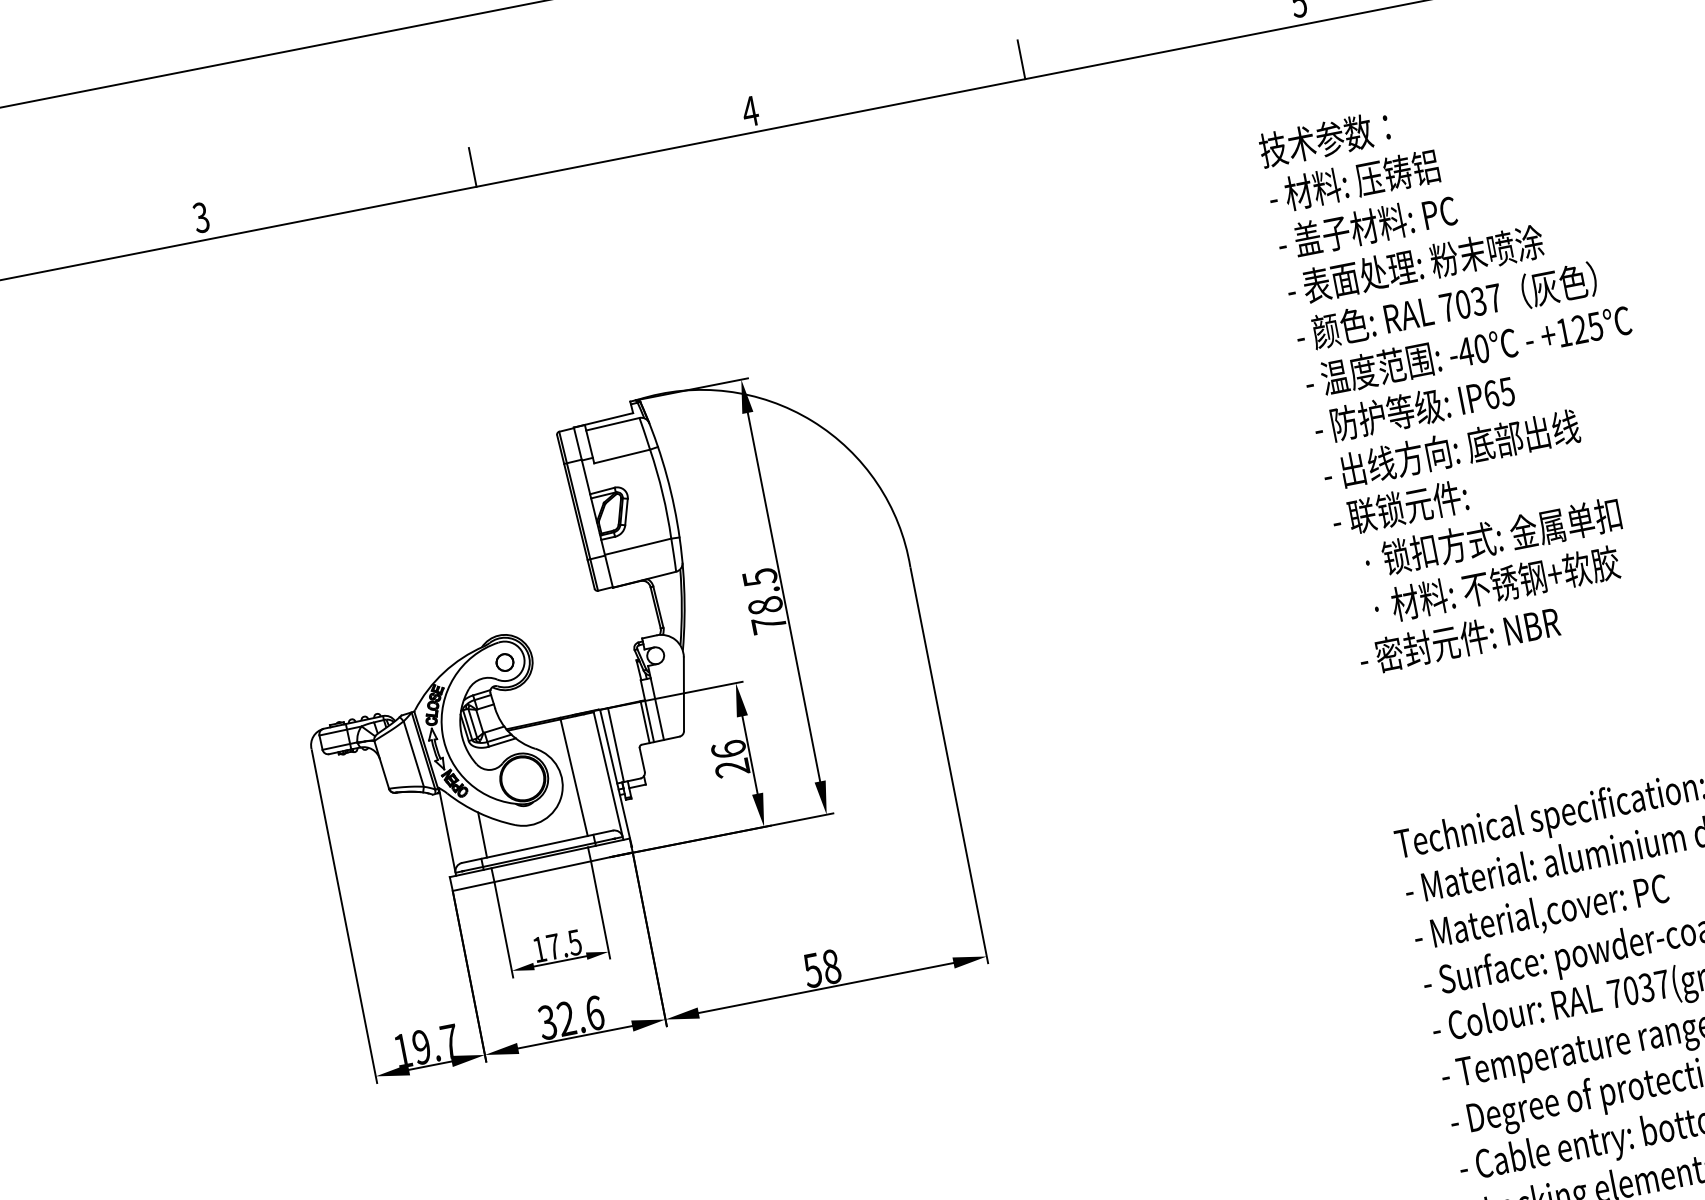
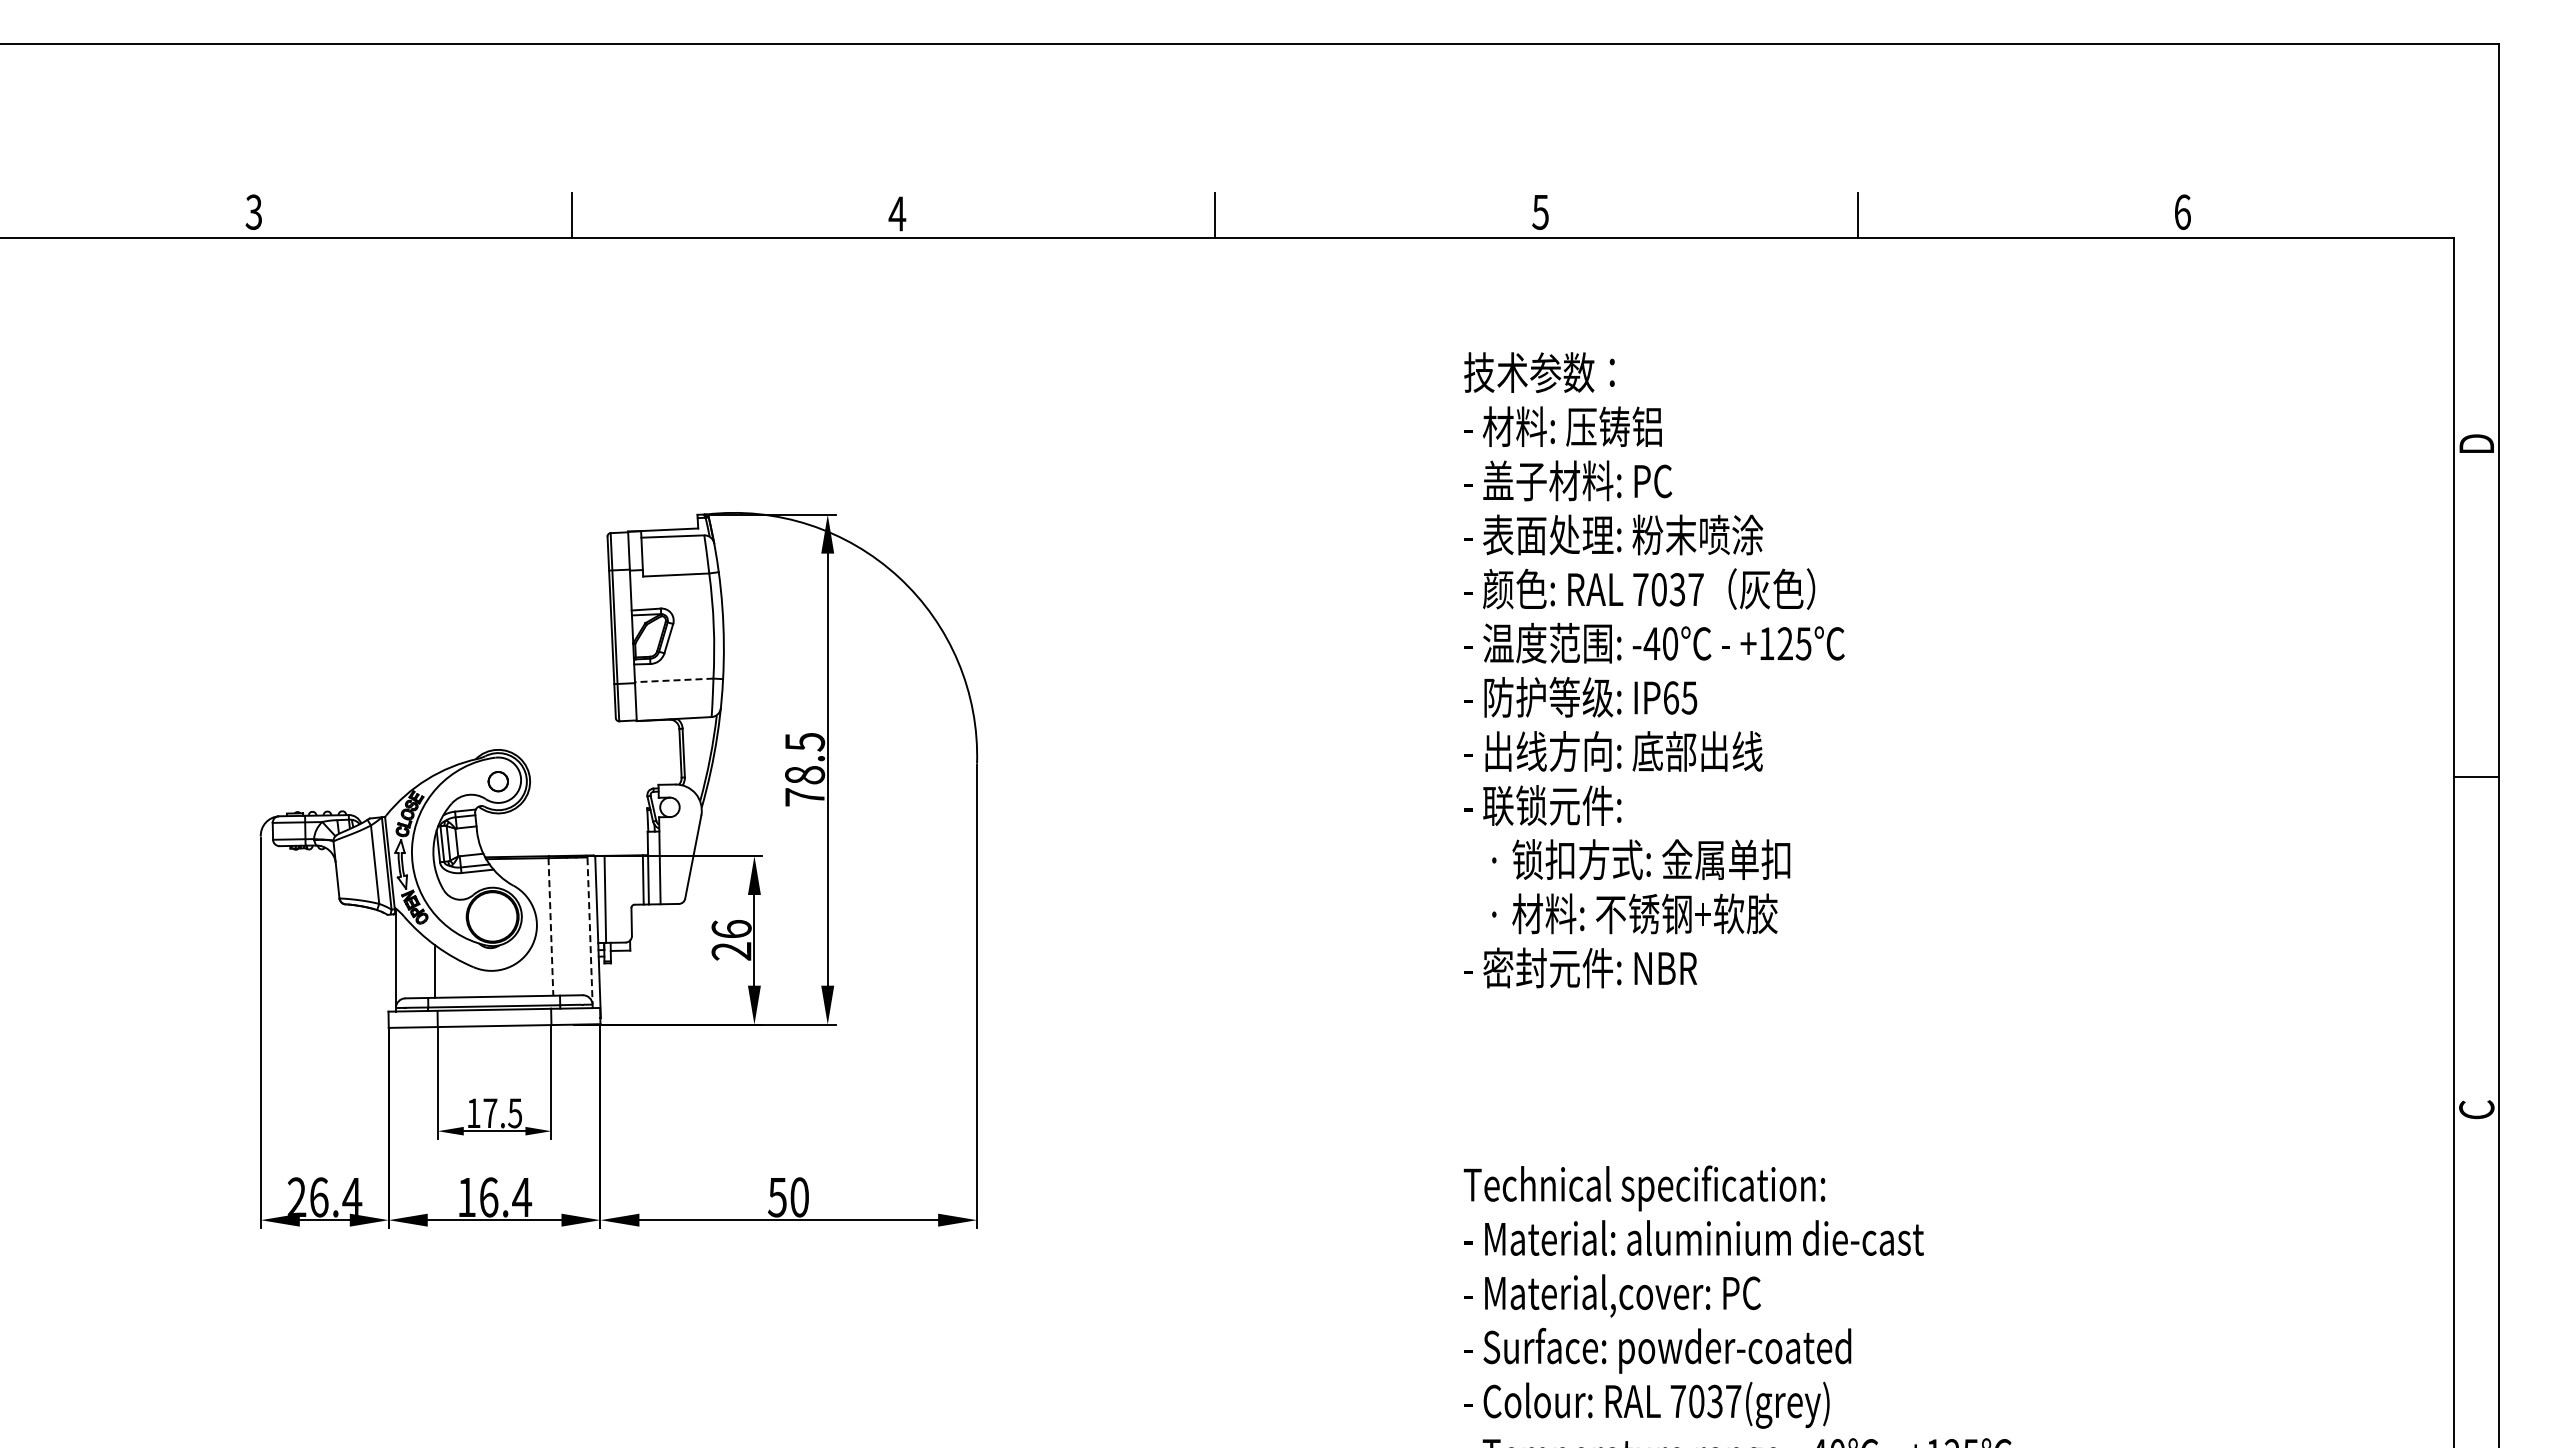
line: (637, 546) -> (673, 680), solid -> dashed
line: (608, 775) -> (590, 932), solid -> dashed
line: (573, 777) -> (550, 926), solid -> dashed
text: (831, 966) -> (799, 1197), 58 -> 50
text: (571, 1017) -> (494, 1197), 32.6 -> 16.4
text: (426, 1046) -> (324, 1197), 19.7 -> 26.4

